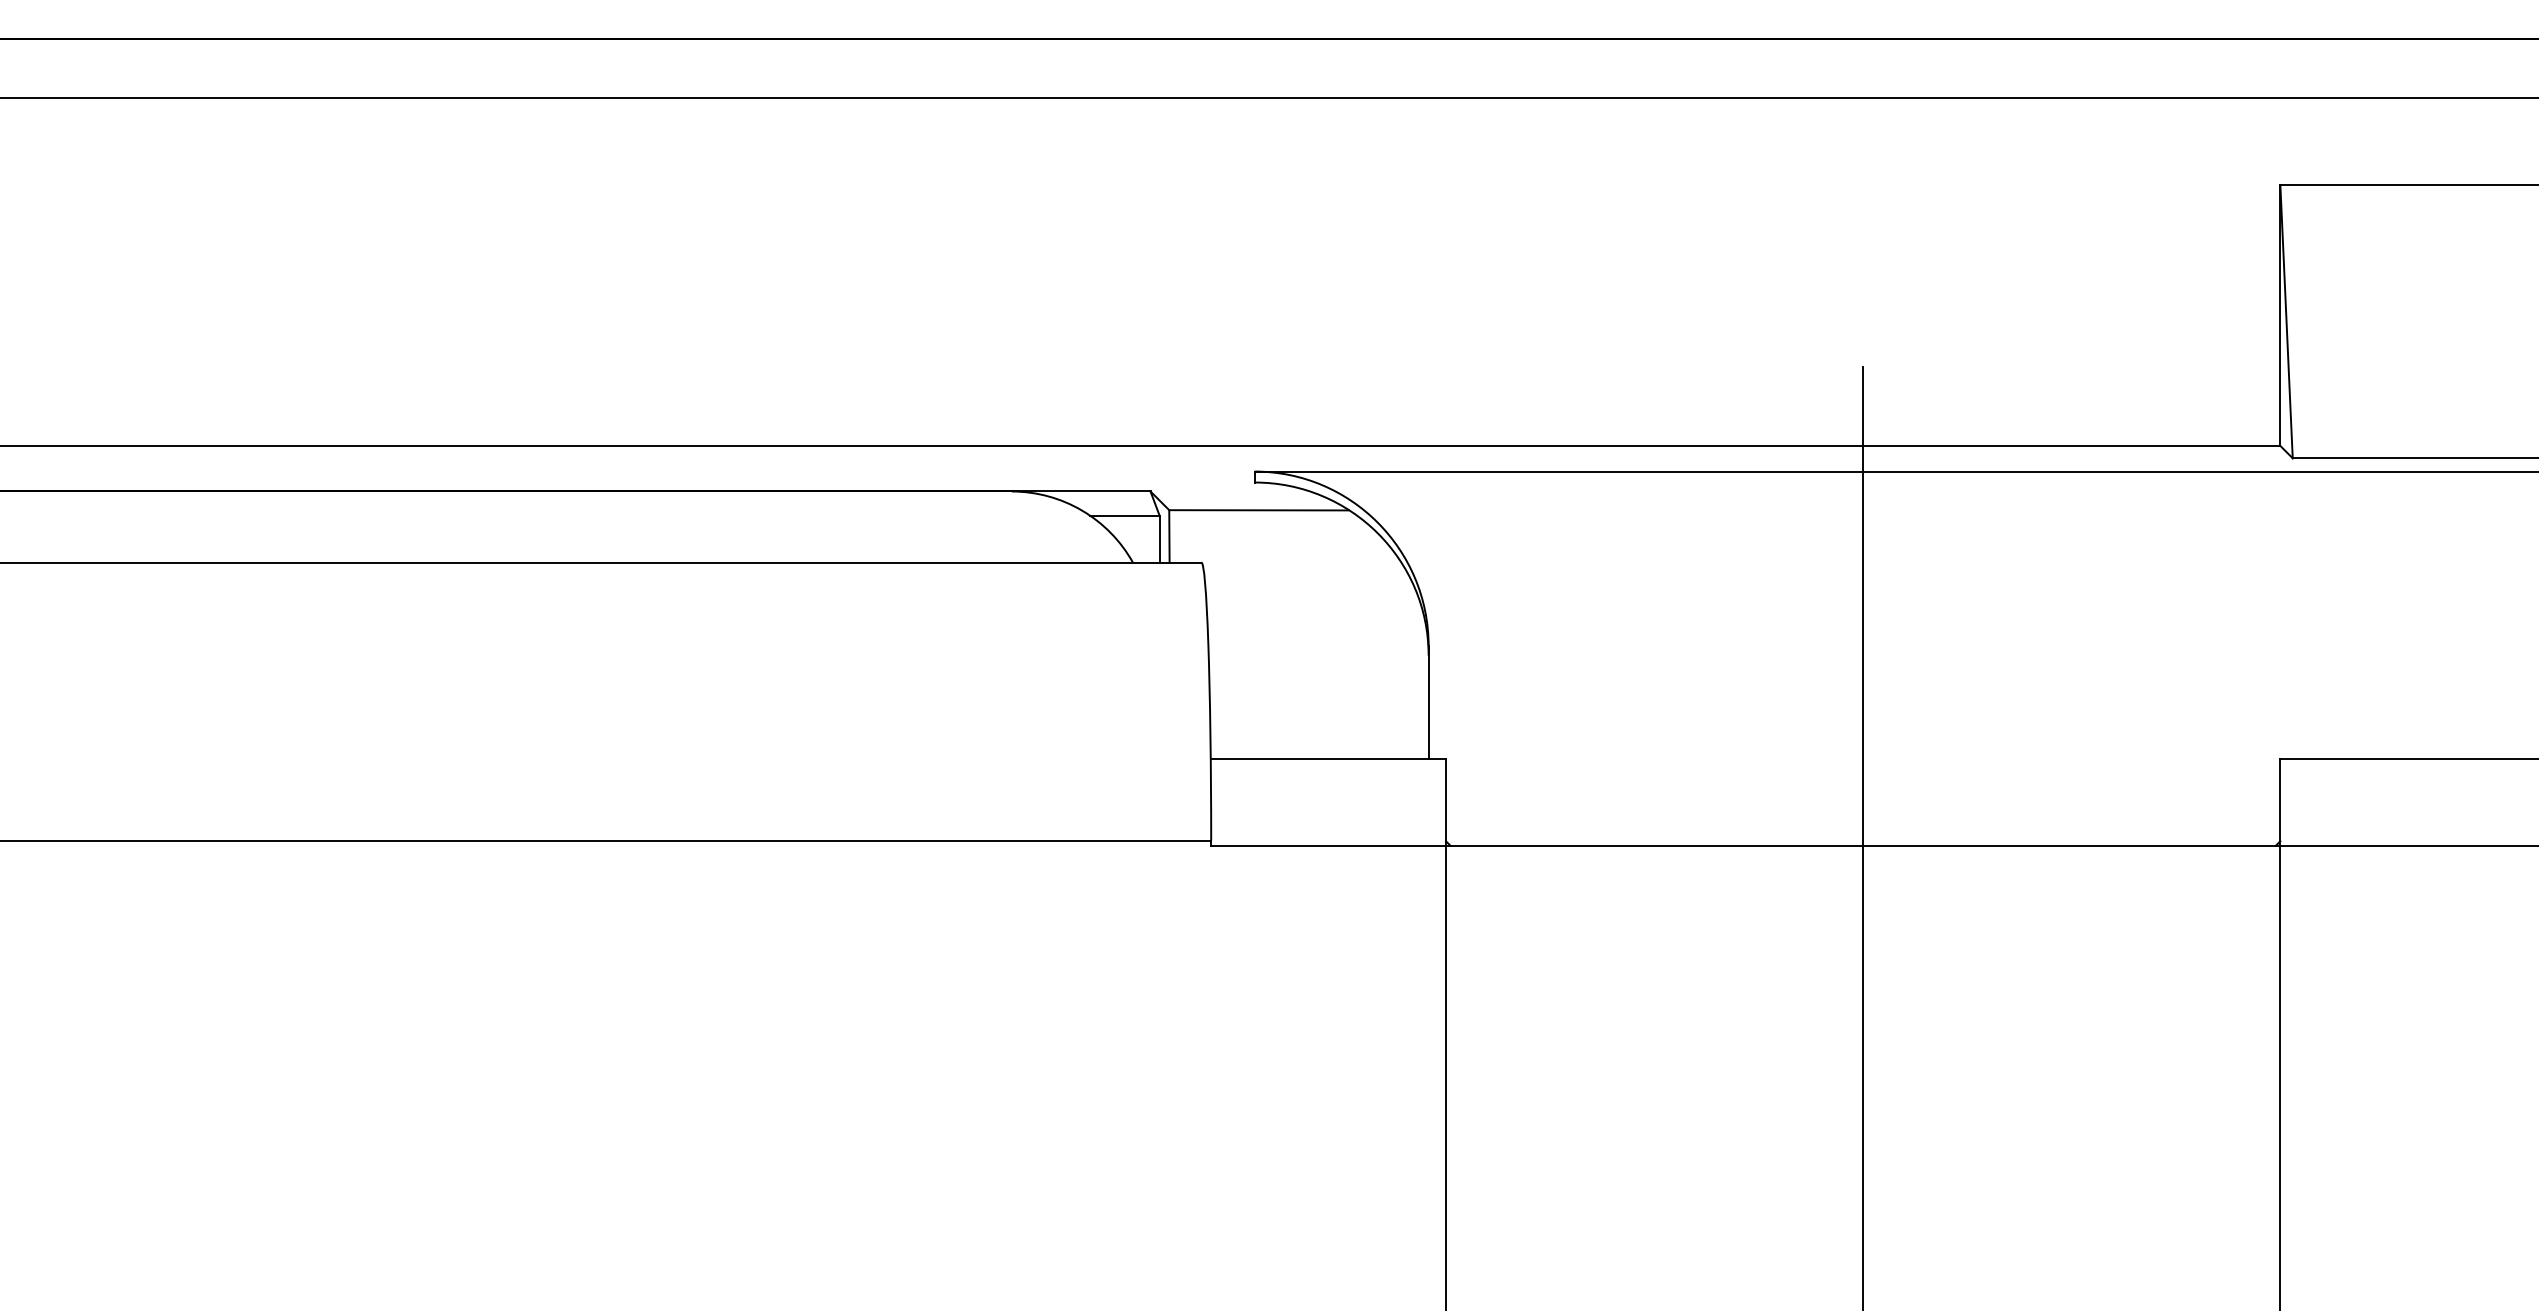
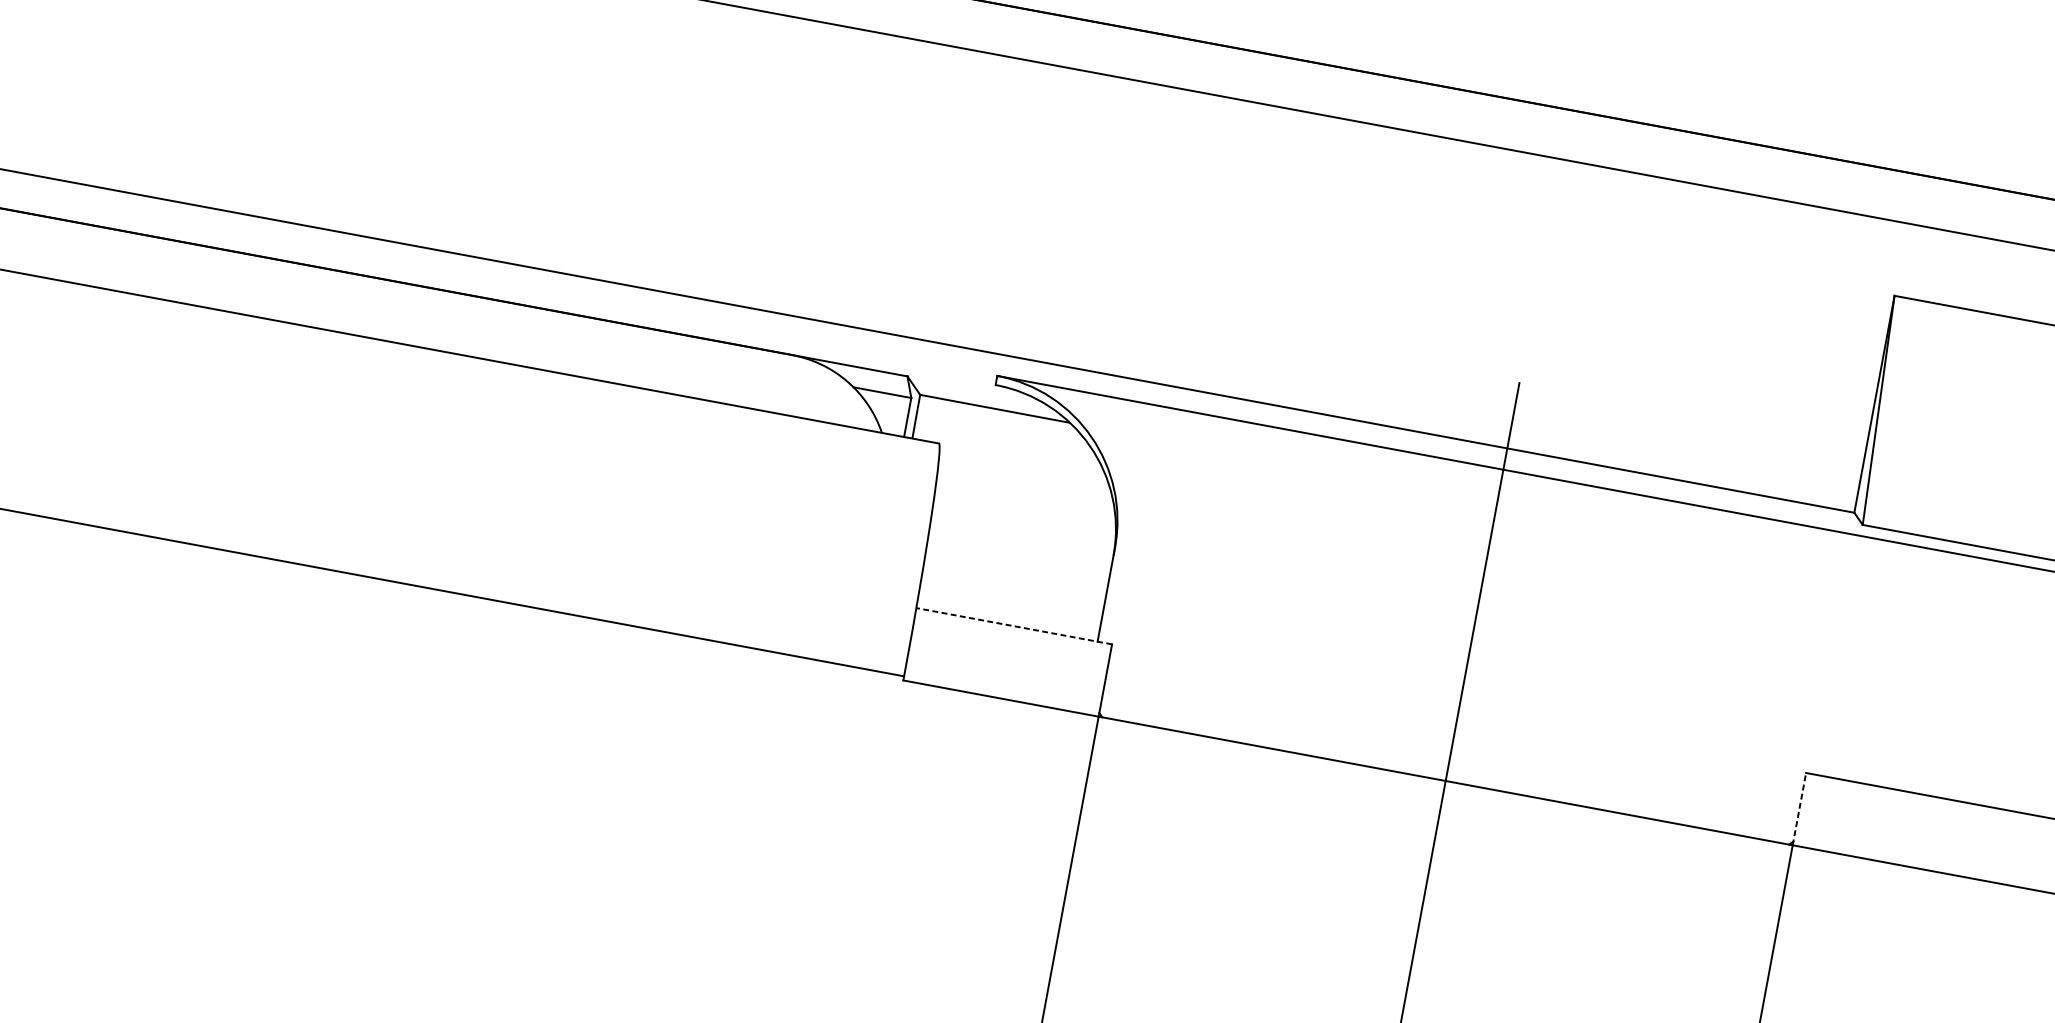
line: (1328, 758) -> (1014, 625), solid -> dashed
line: (2280, 801) -> (1799, 808), solid -> dashed

